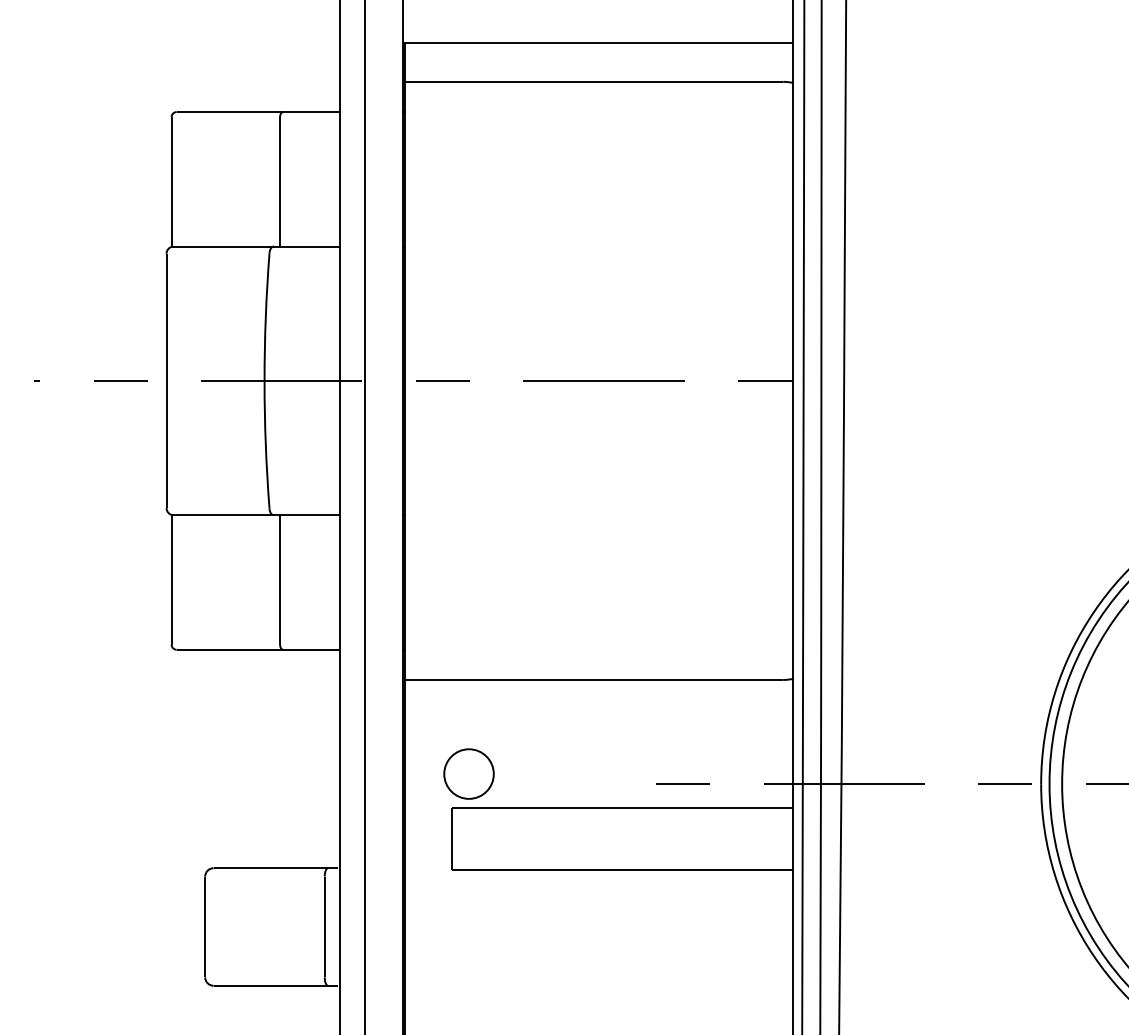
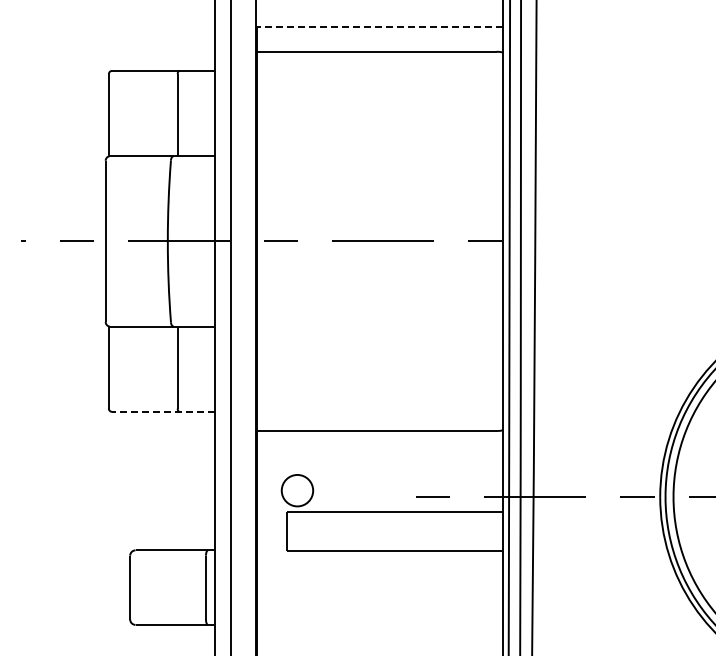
line: (598, 43) -> (379, 27), solid -> dashed
line: (257, 649) -> (163, 411), solid -> dashed

